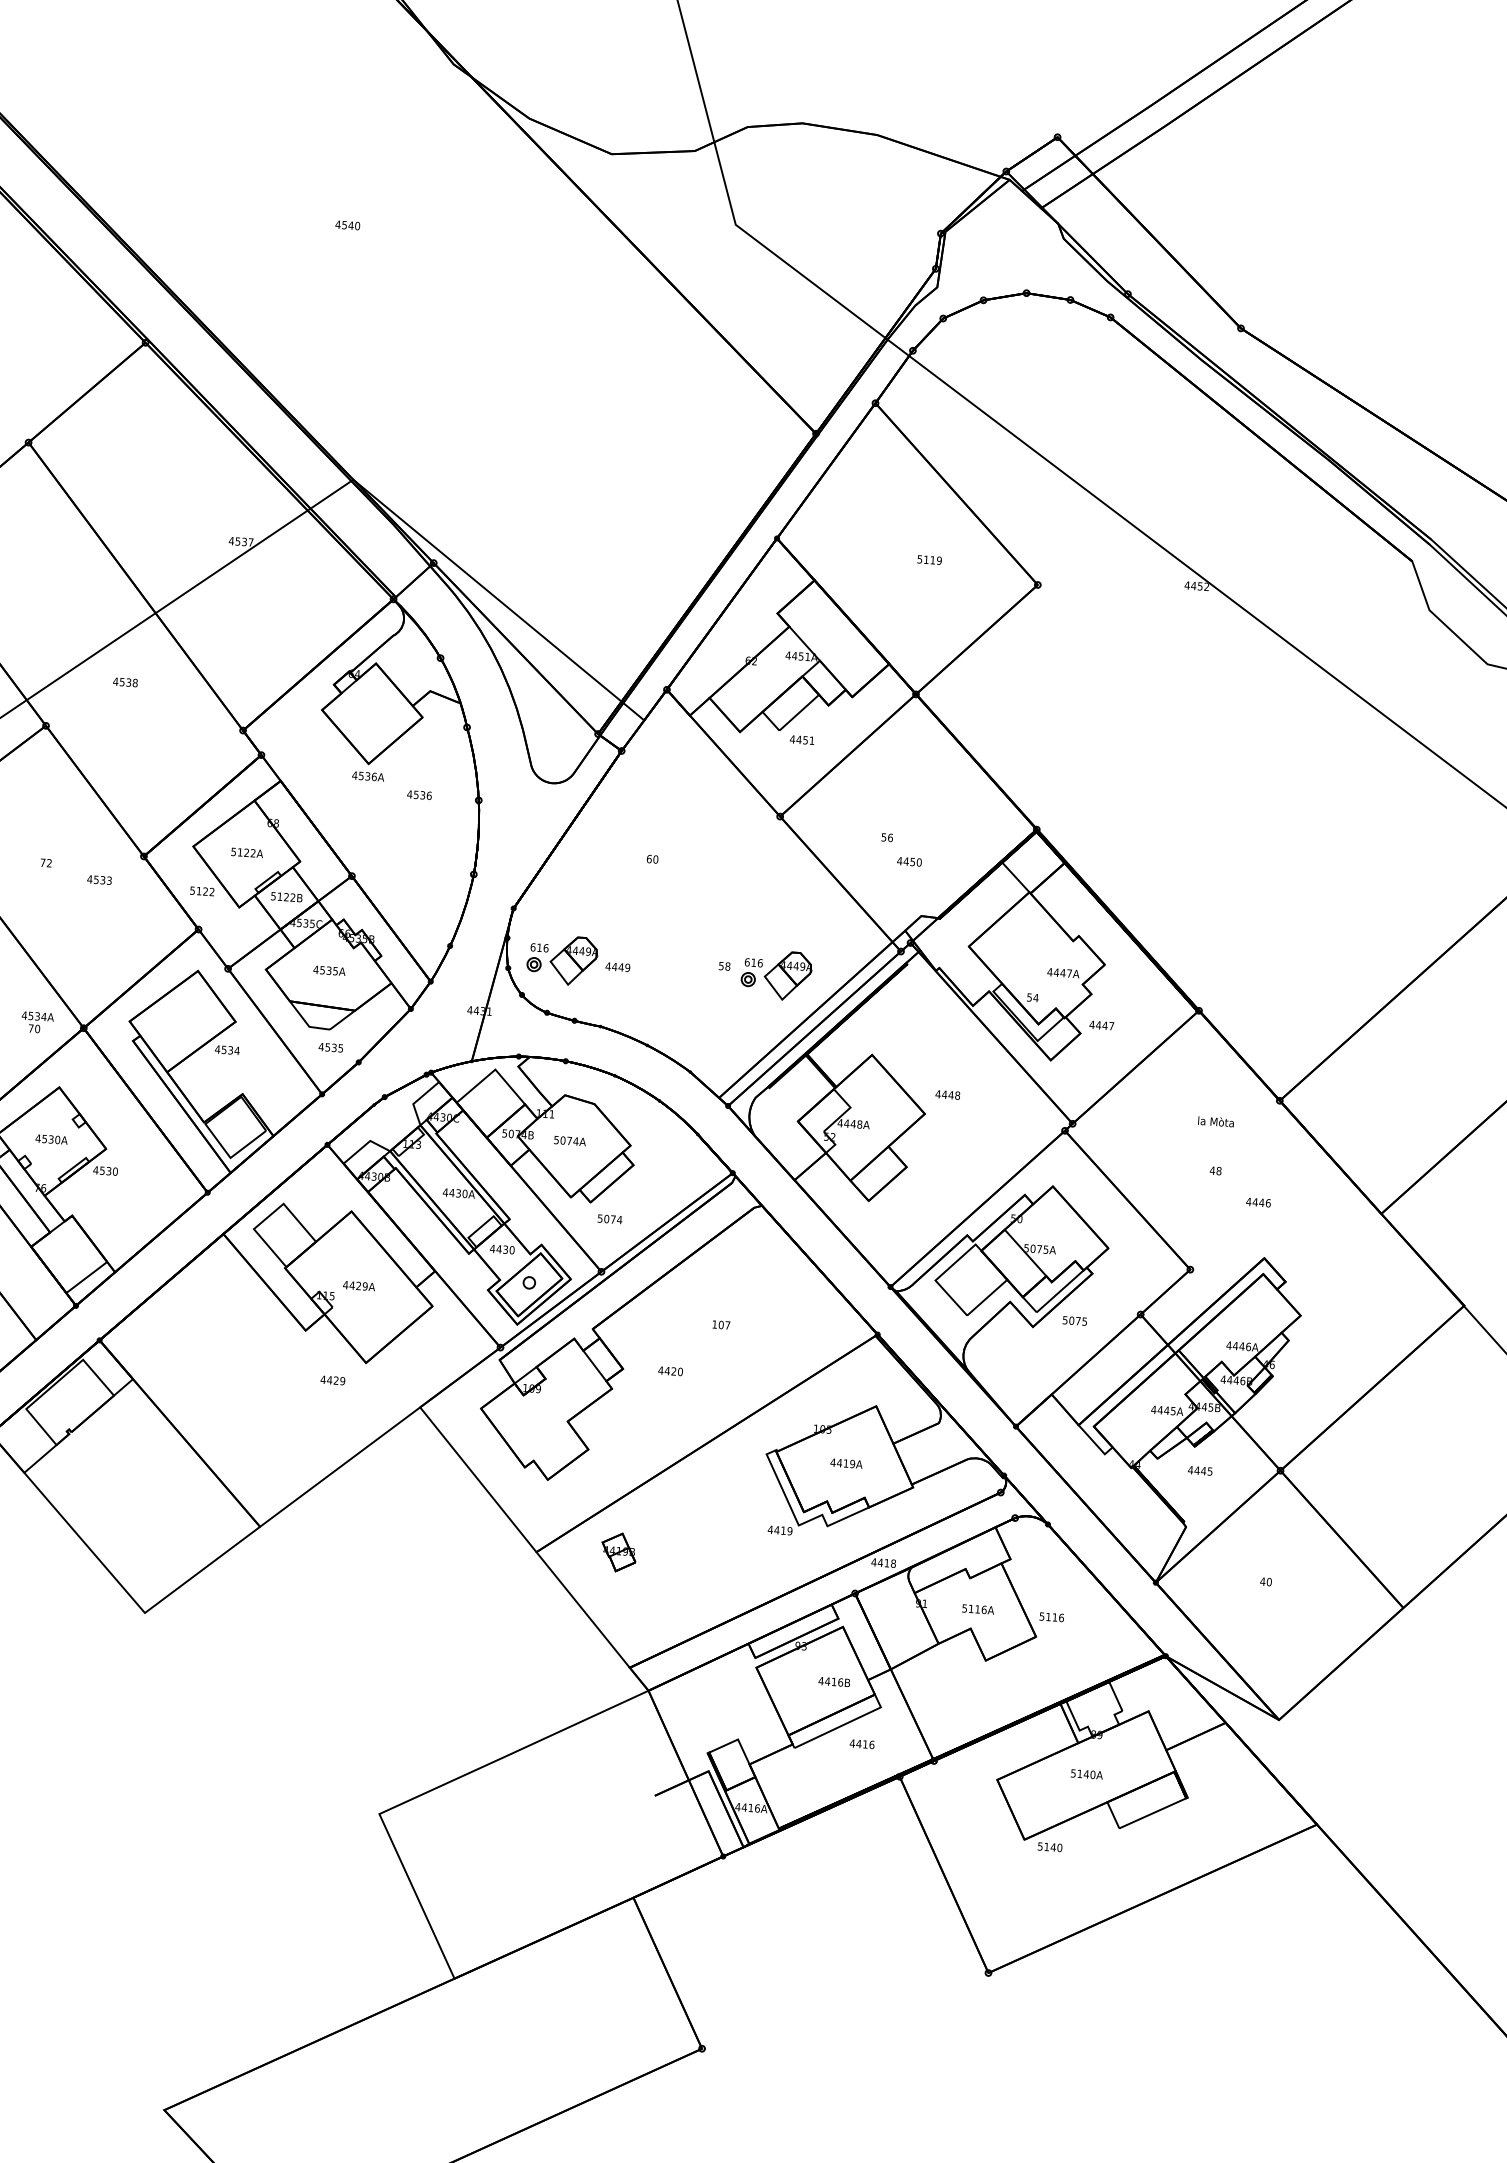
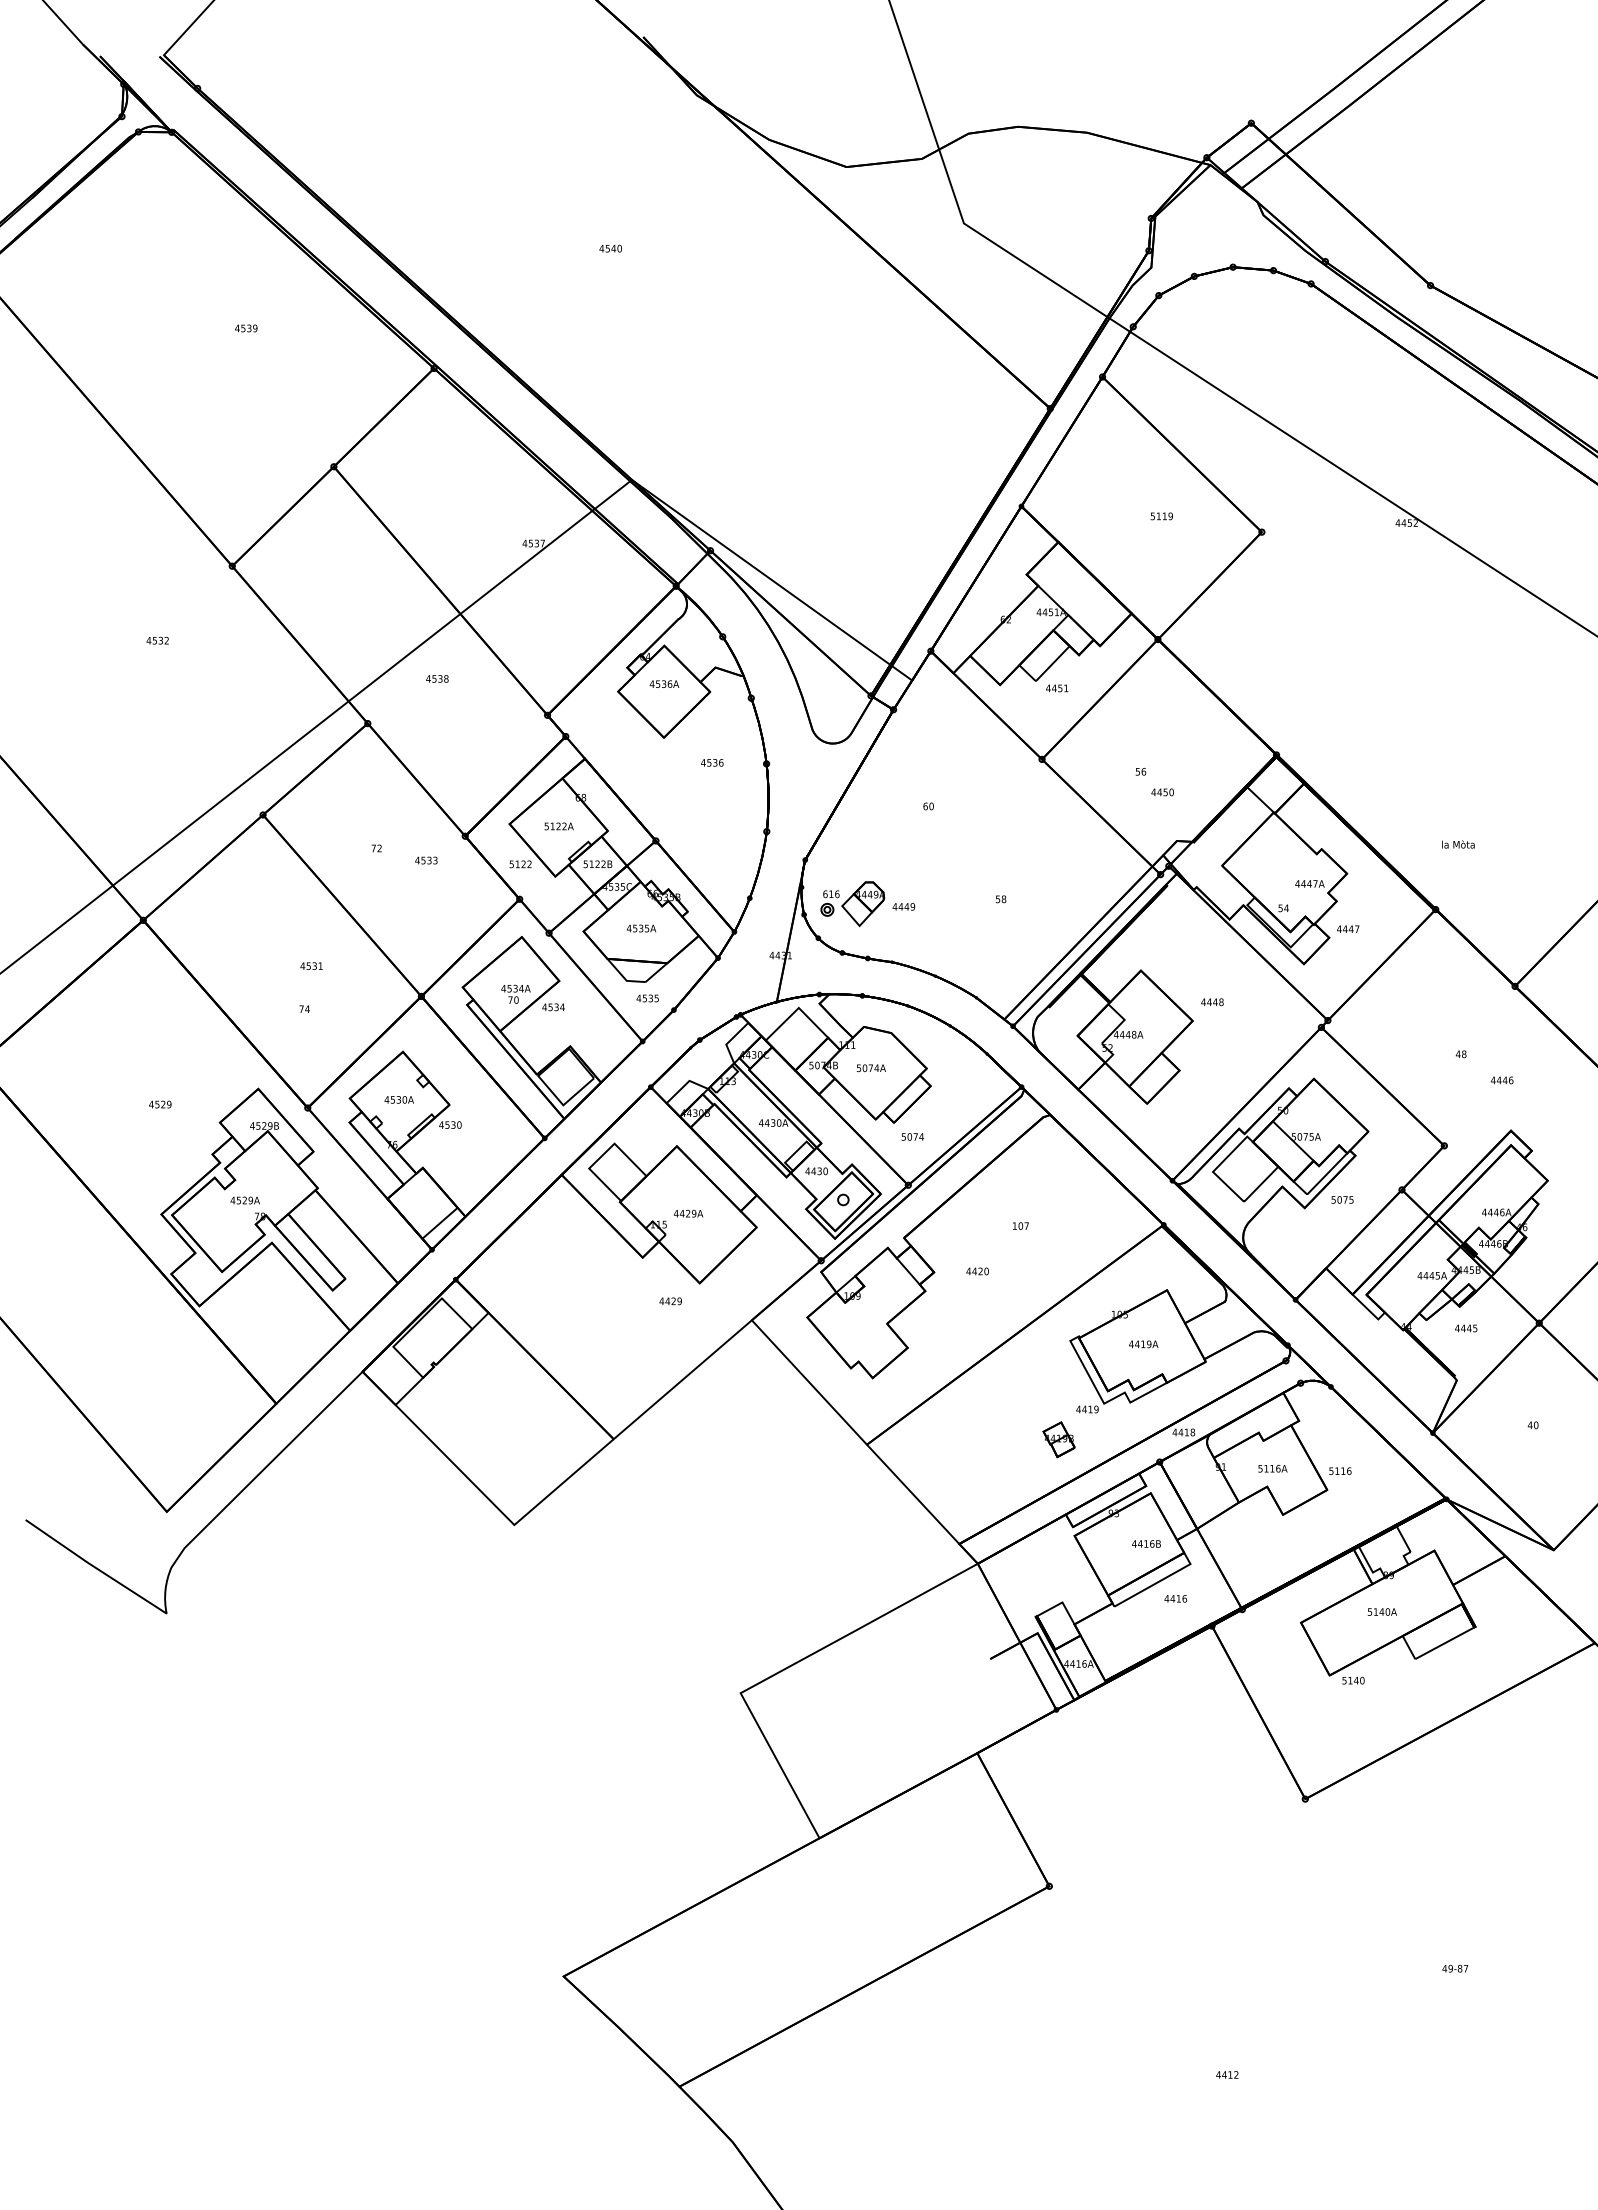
text: (368, 775) -> (664, 683), moved
part: (776, 975) -> (1048, 904), removed
text: (37, 1021) -> (515, 993), moved
text: (1216, 1121) -> (1458, 844), moved
part: (618, 1552) -> (1058, 1439), moved

